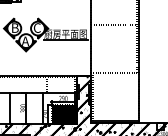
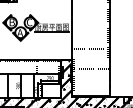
line: (114, 25) -> (90, 48), moved
line: (115, 73) -> (91, 69), moved
hatch: (64, 114) -> (51, 90), removed

